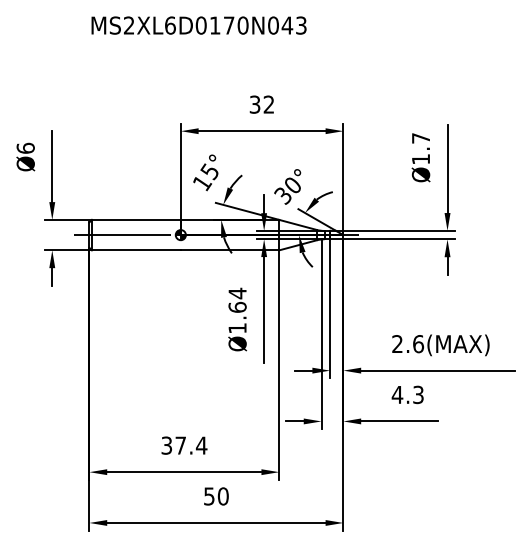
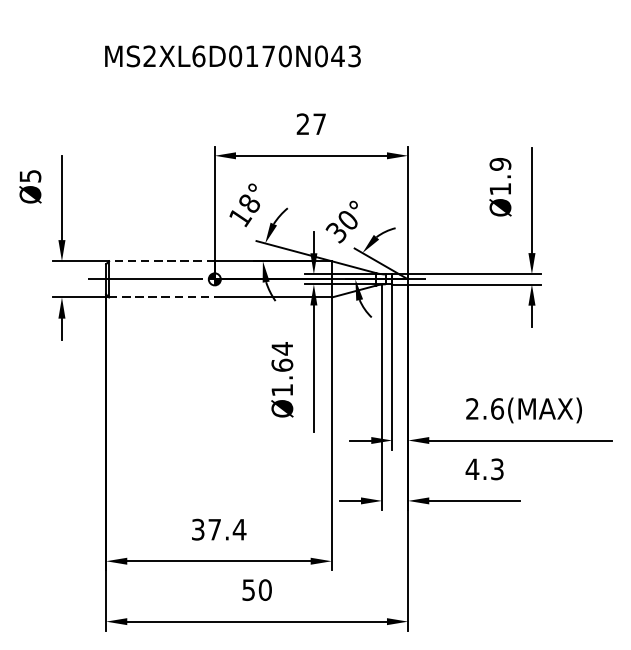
text: (198, 25) -> (232, 56), moved
text: (261, 104) -> (310, 124), 32 -> 27
text: (420, 138) -> (499, 164), Ø1.7 -> Ø1.9
text: (25, 147) -> (30, 175), Ø6 -> Ø5
text: (209, 171) -> (248, 203), 15° -> 18°
line: (135, 219) -> (160, 260), solid -> dashed
line: (136, 250) -> (162, 297), solid -> dashed

